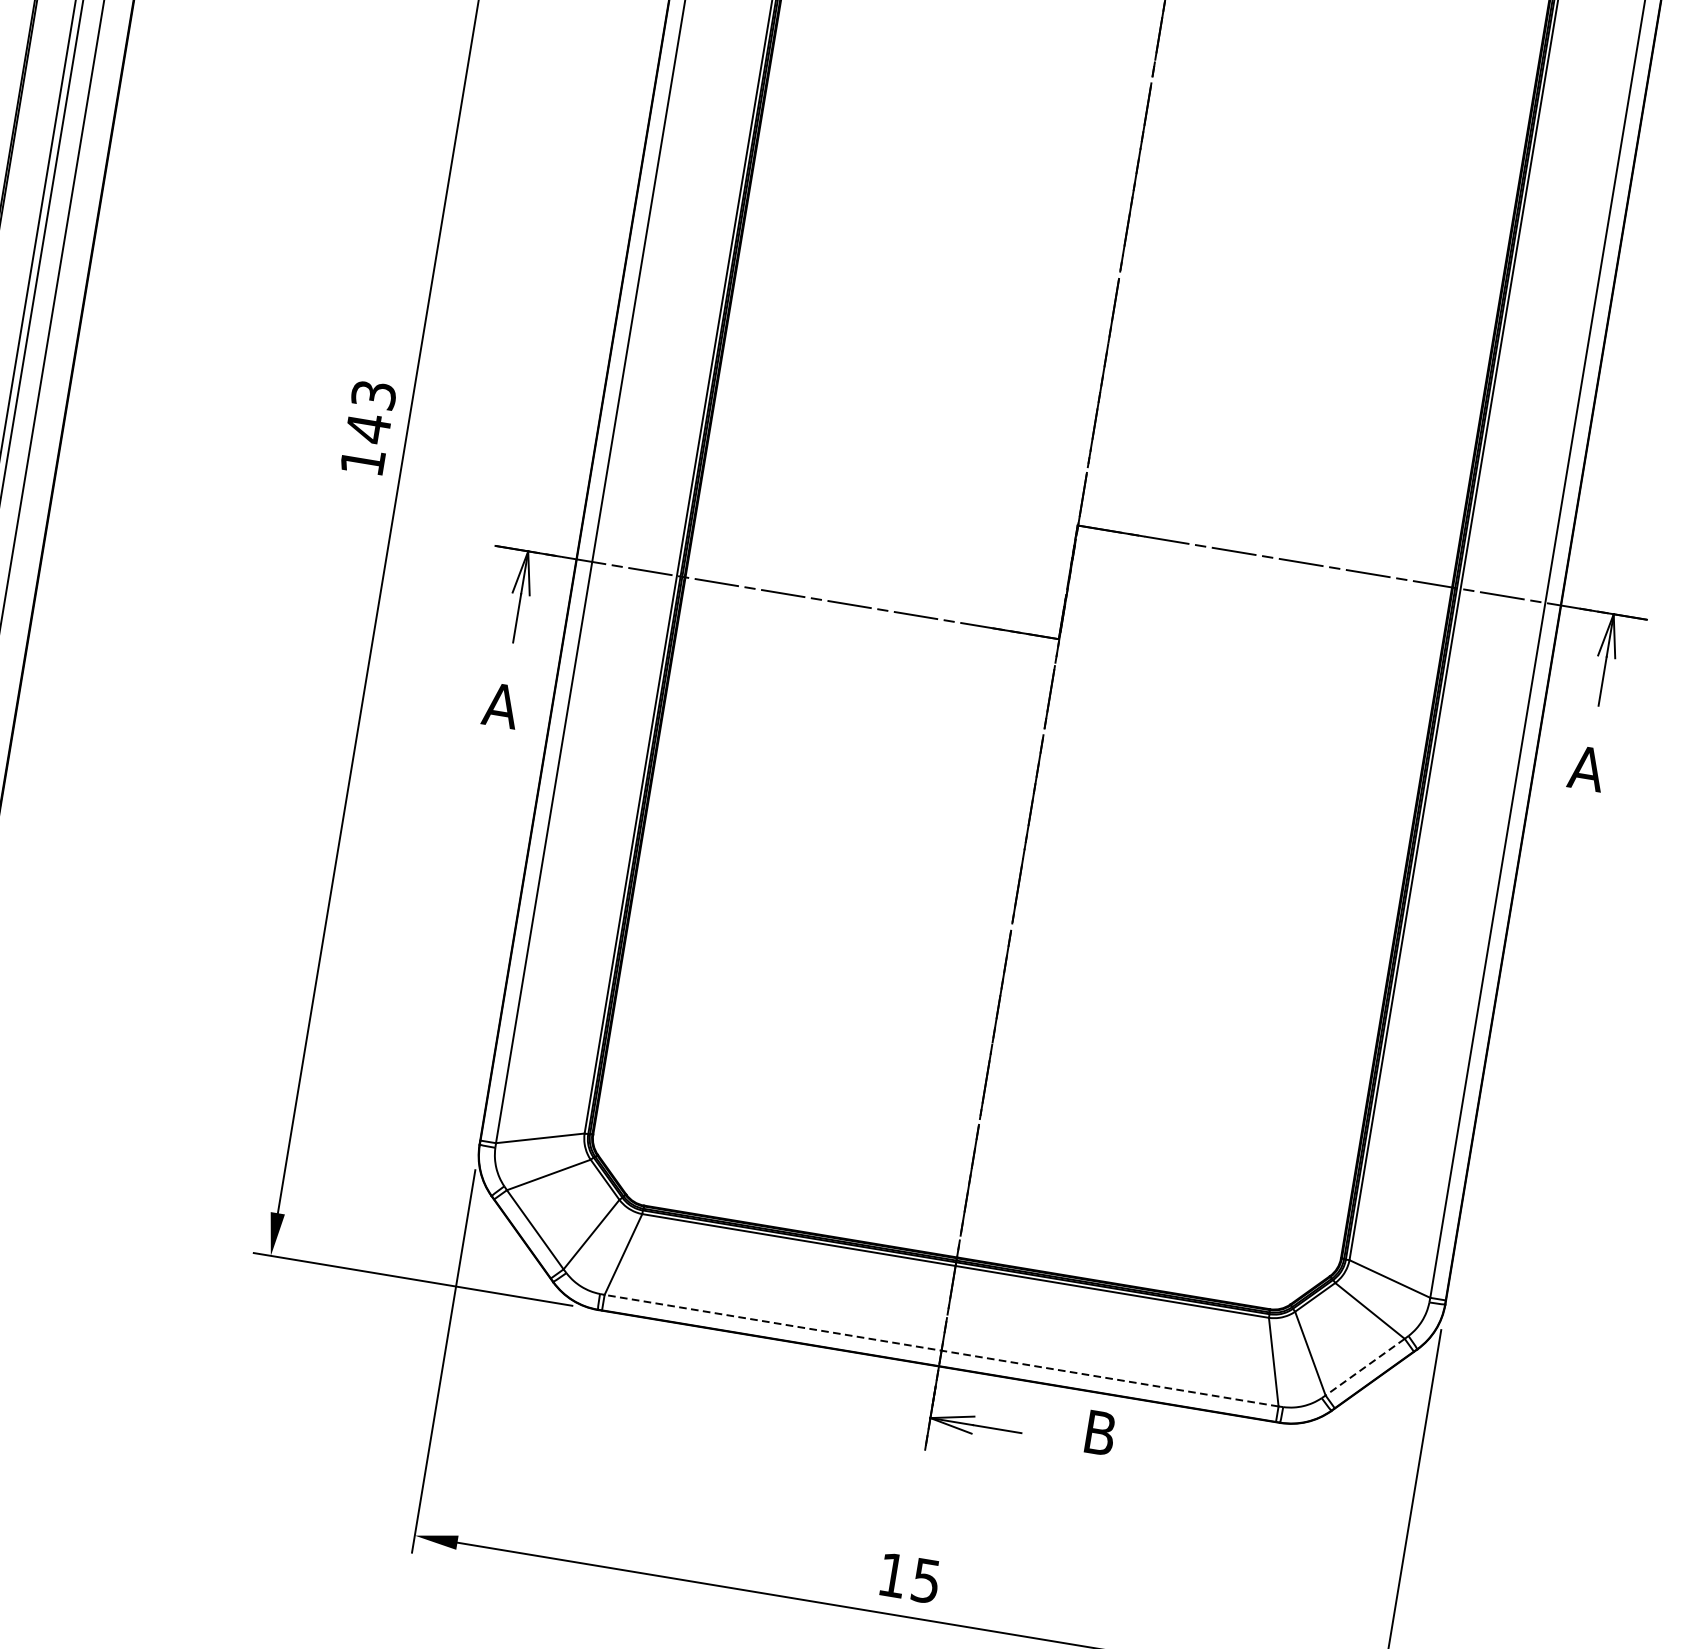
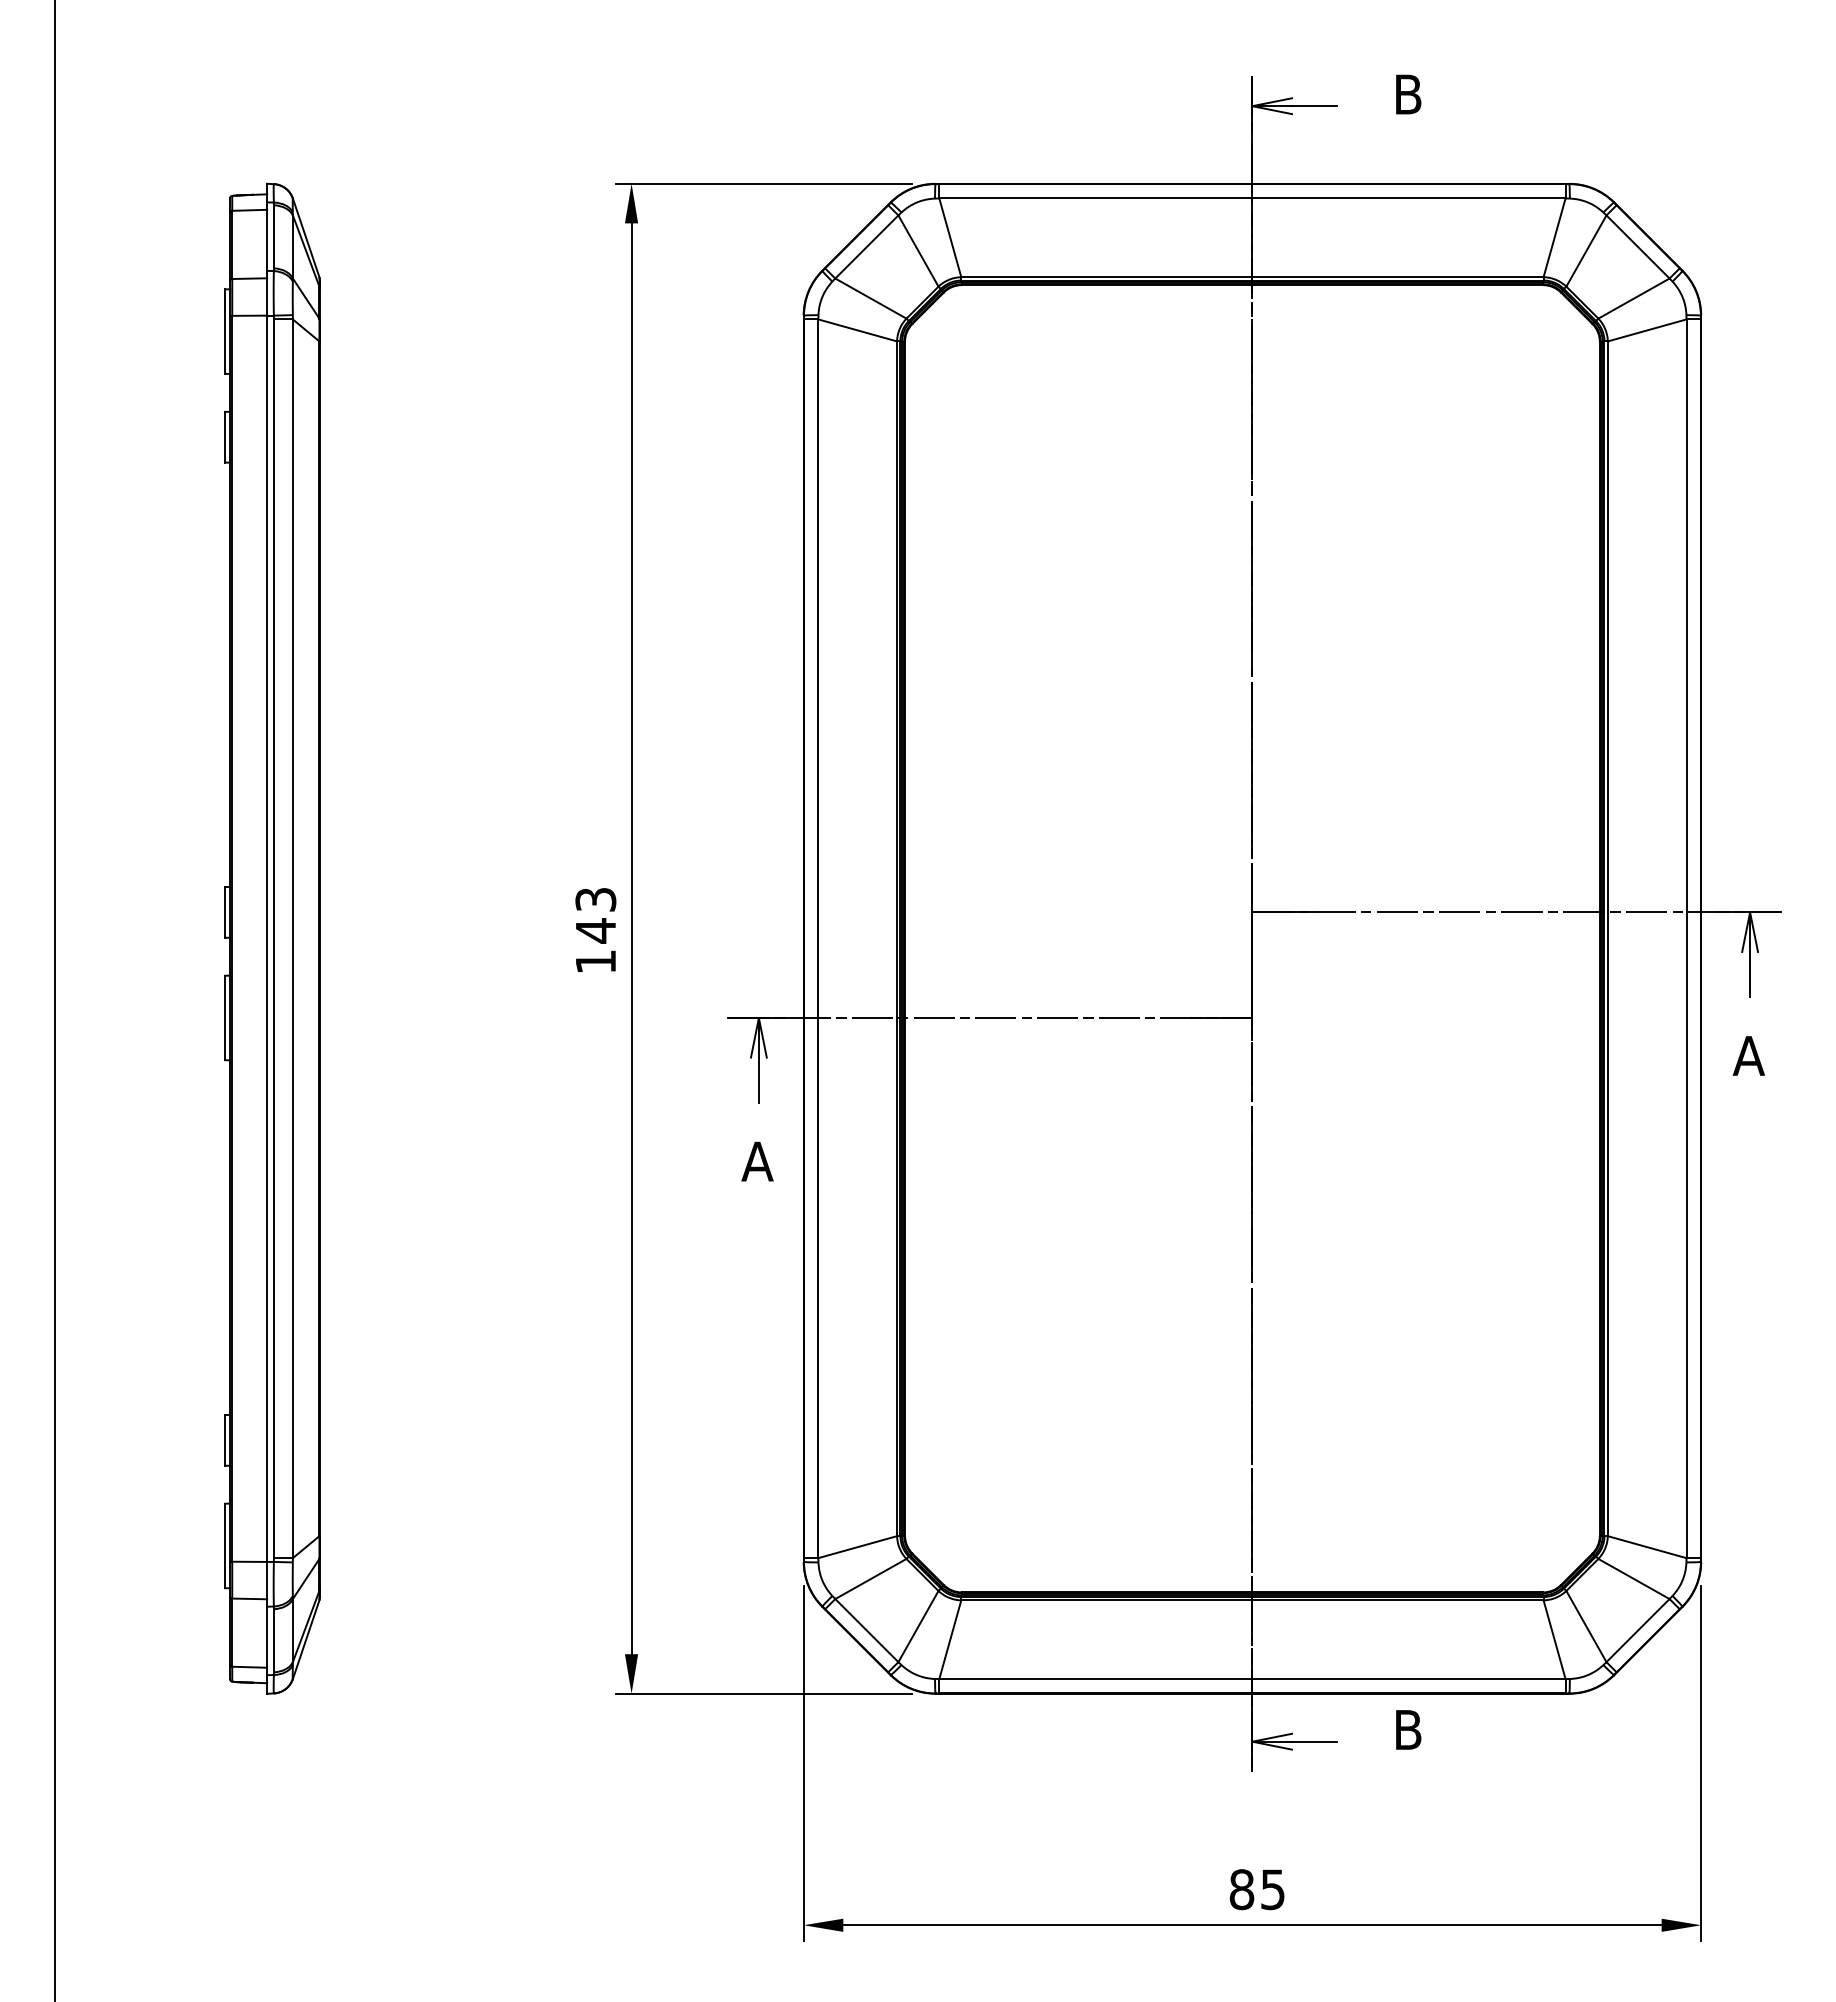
line: (940, 1350) -> (1251, 1679), dashed -> solid
line: (1365, 1367) -> (1638, 1630), dashed -> solid
text: (892, 1575) -> (1241, 1889), 15 -> 85

